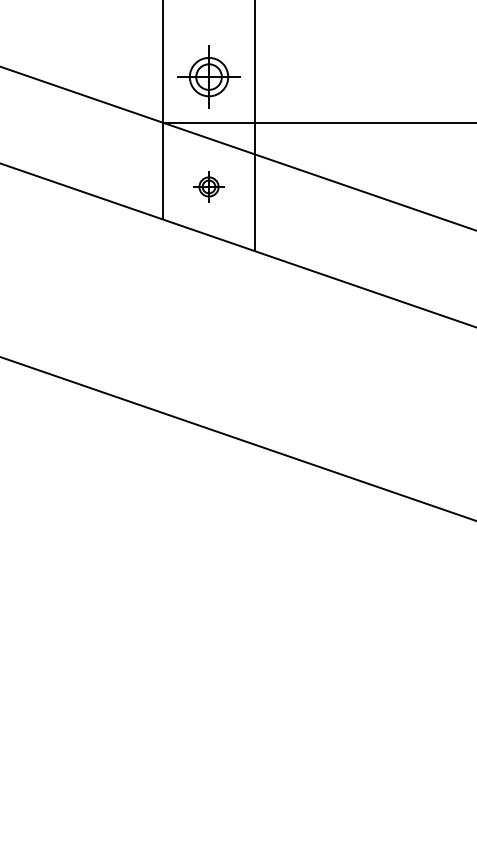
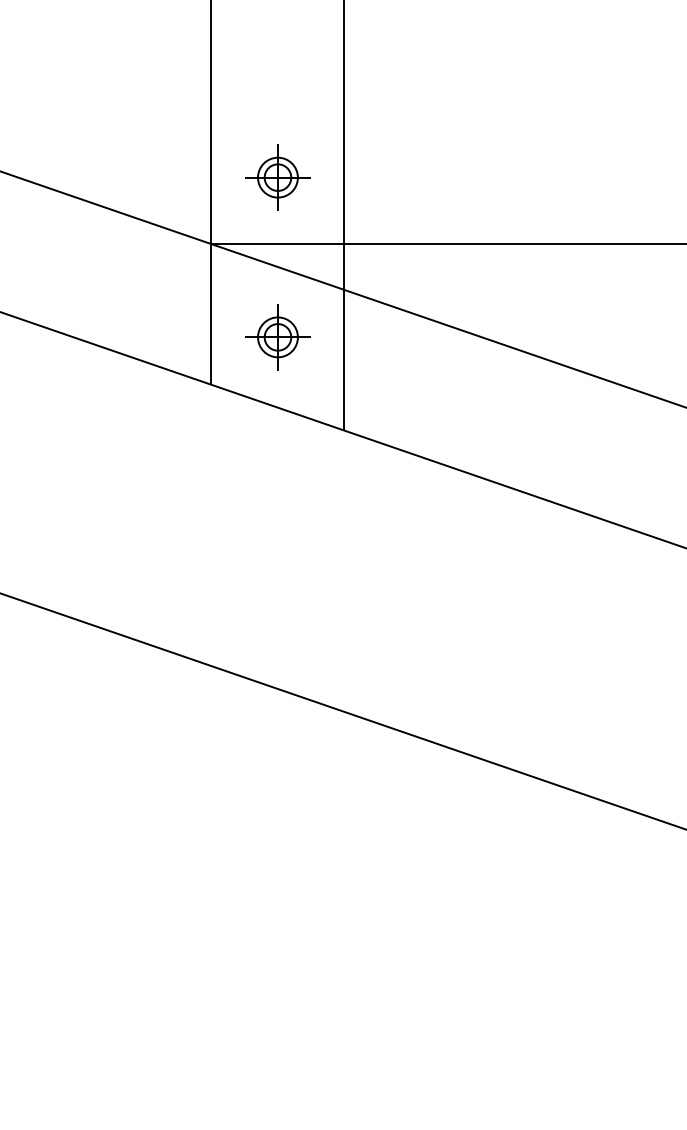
part: (208, 76) -> (277, 176), size x0.71
part: (208, 186) -> (277, 336), size x1.43

